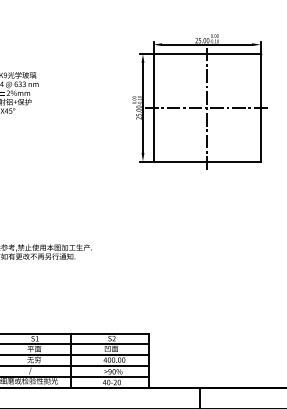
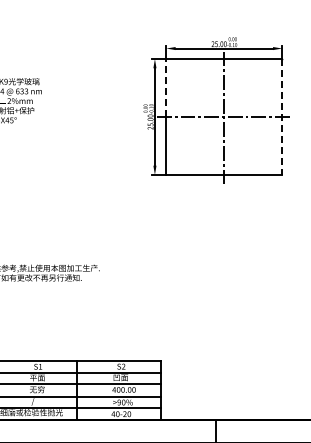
line: (153, 81) -> (166, 88), solid -> dashed
line: (260, 108) -> (282, 117), solid -> dashed

